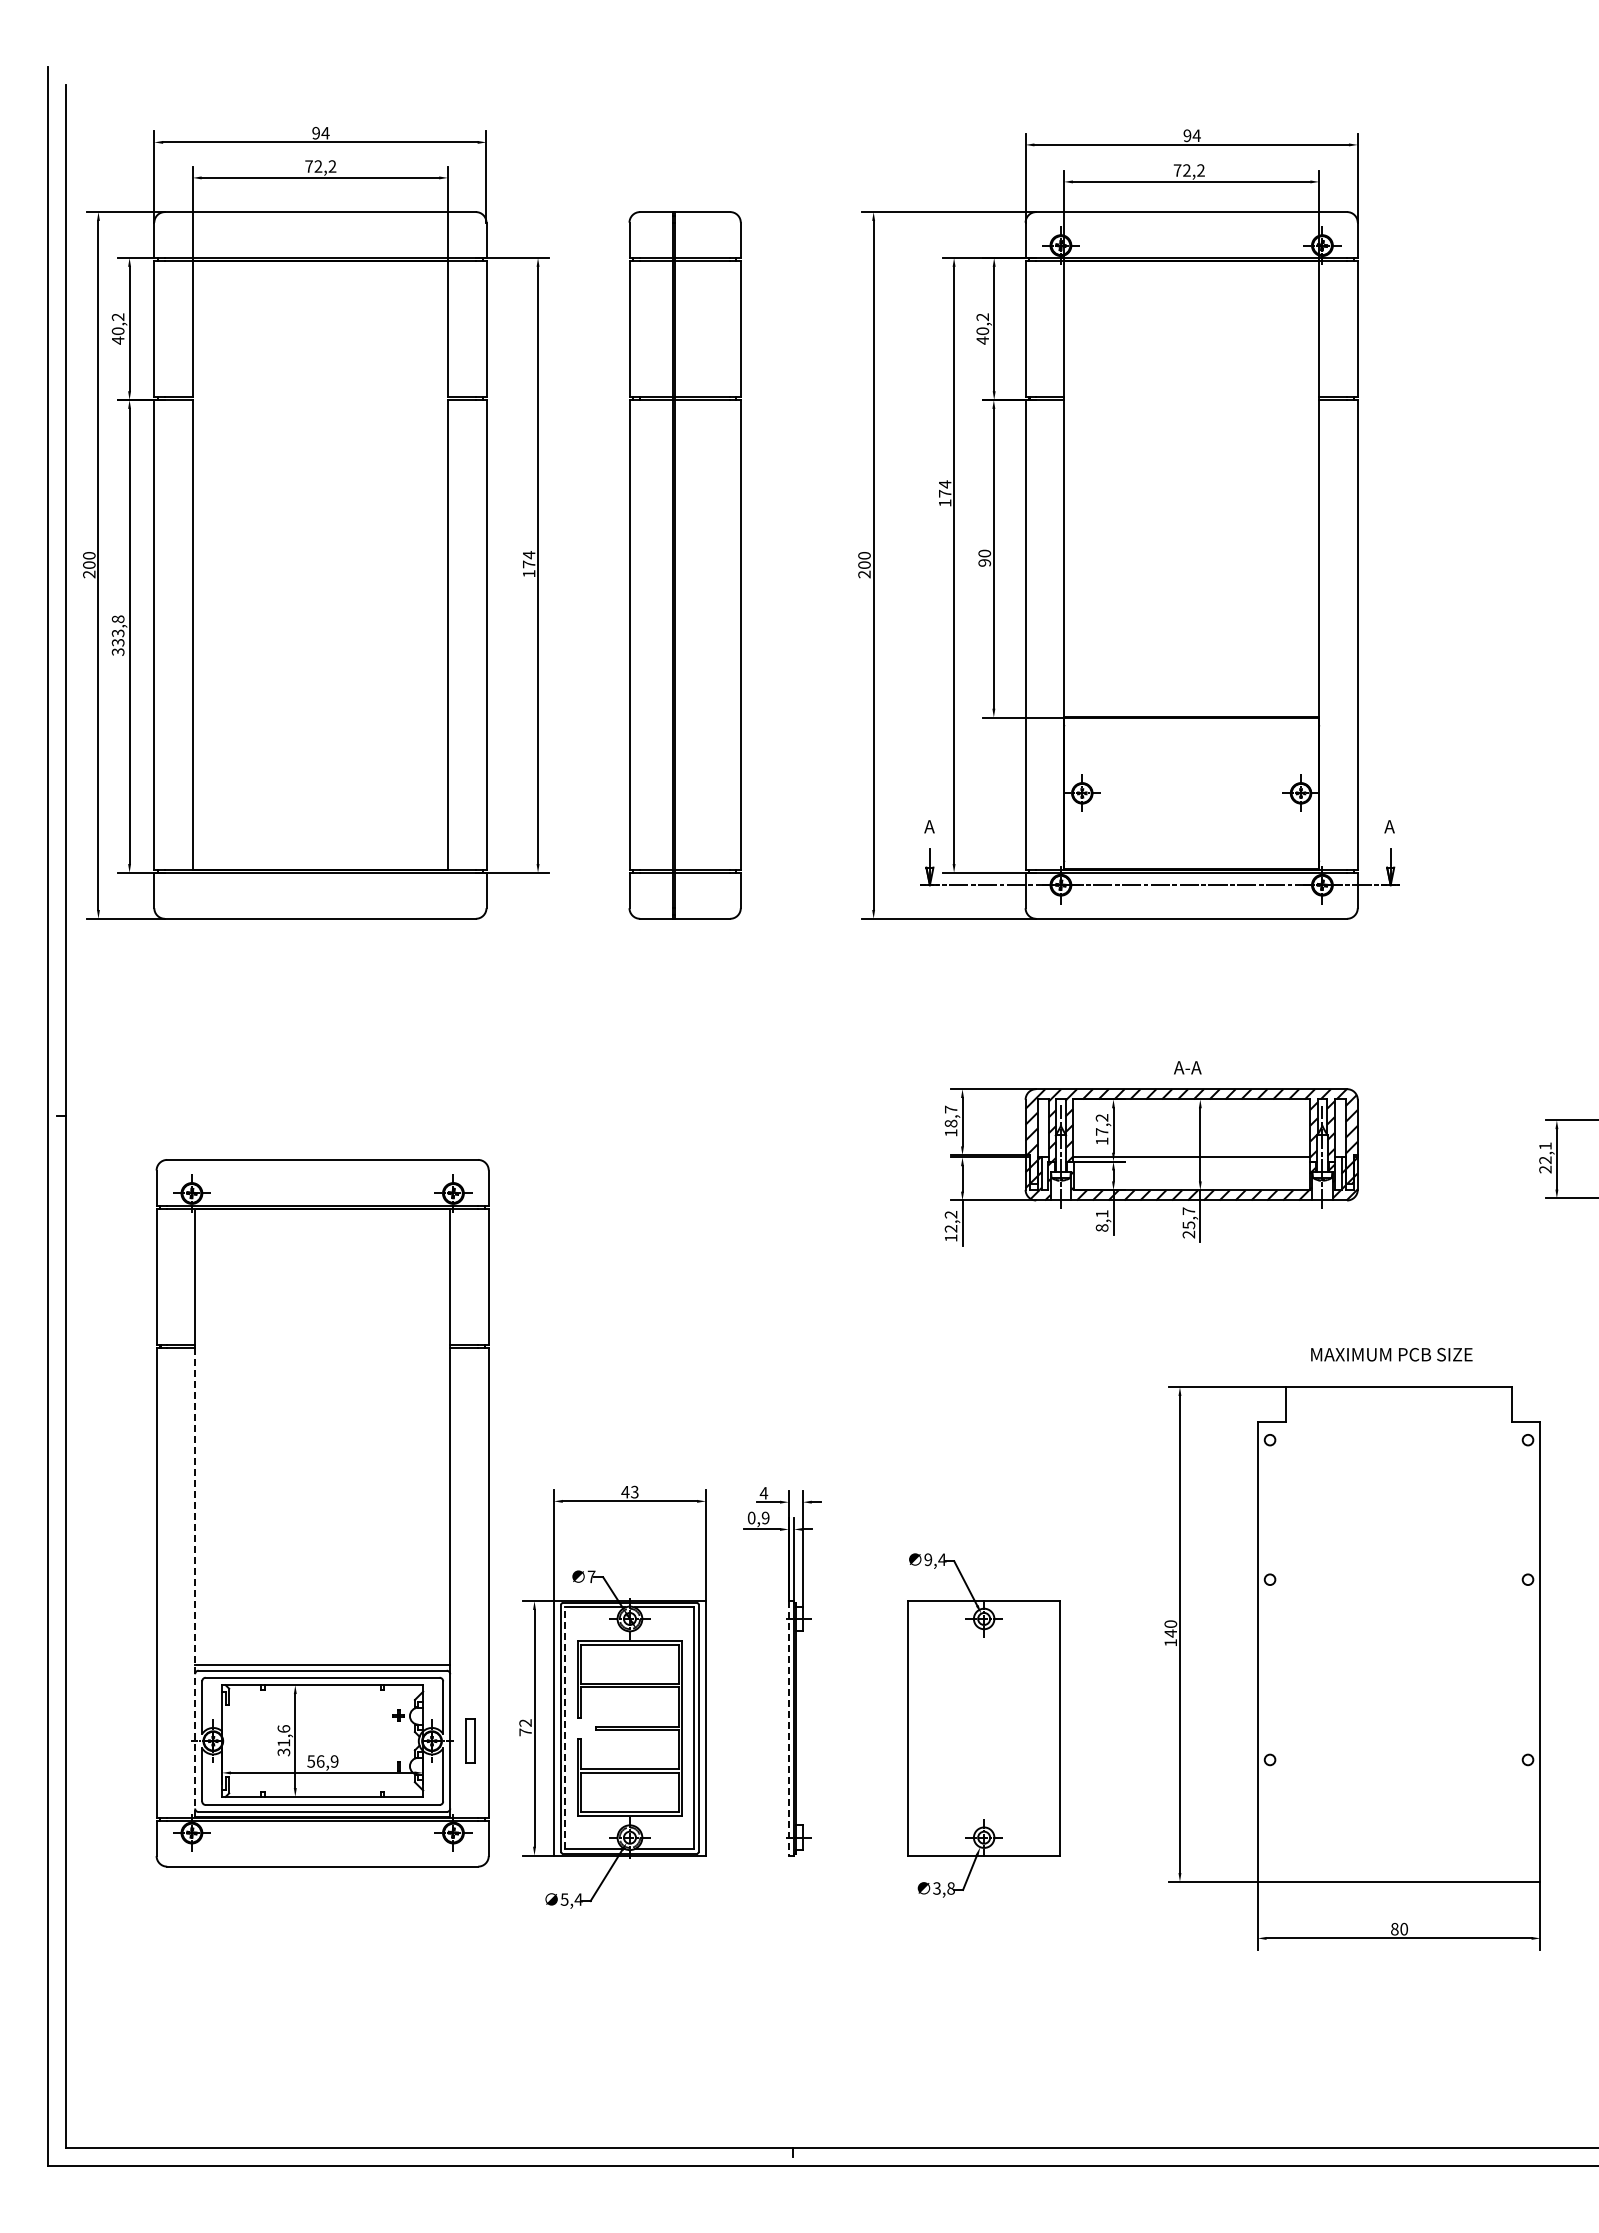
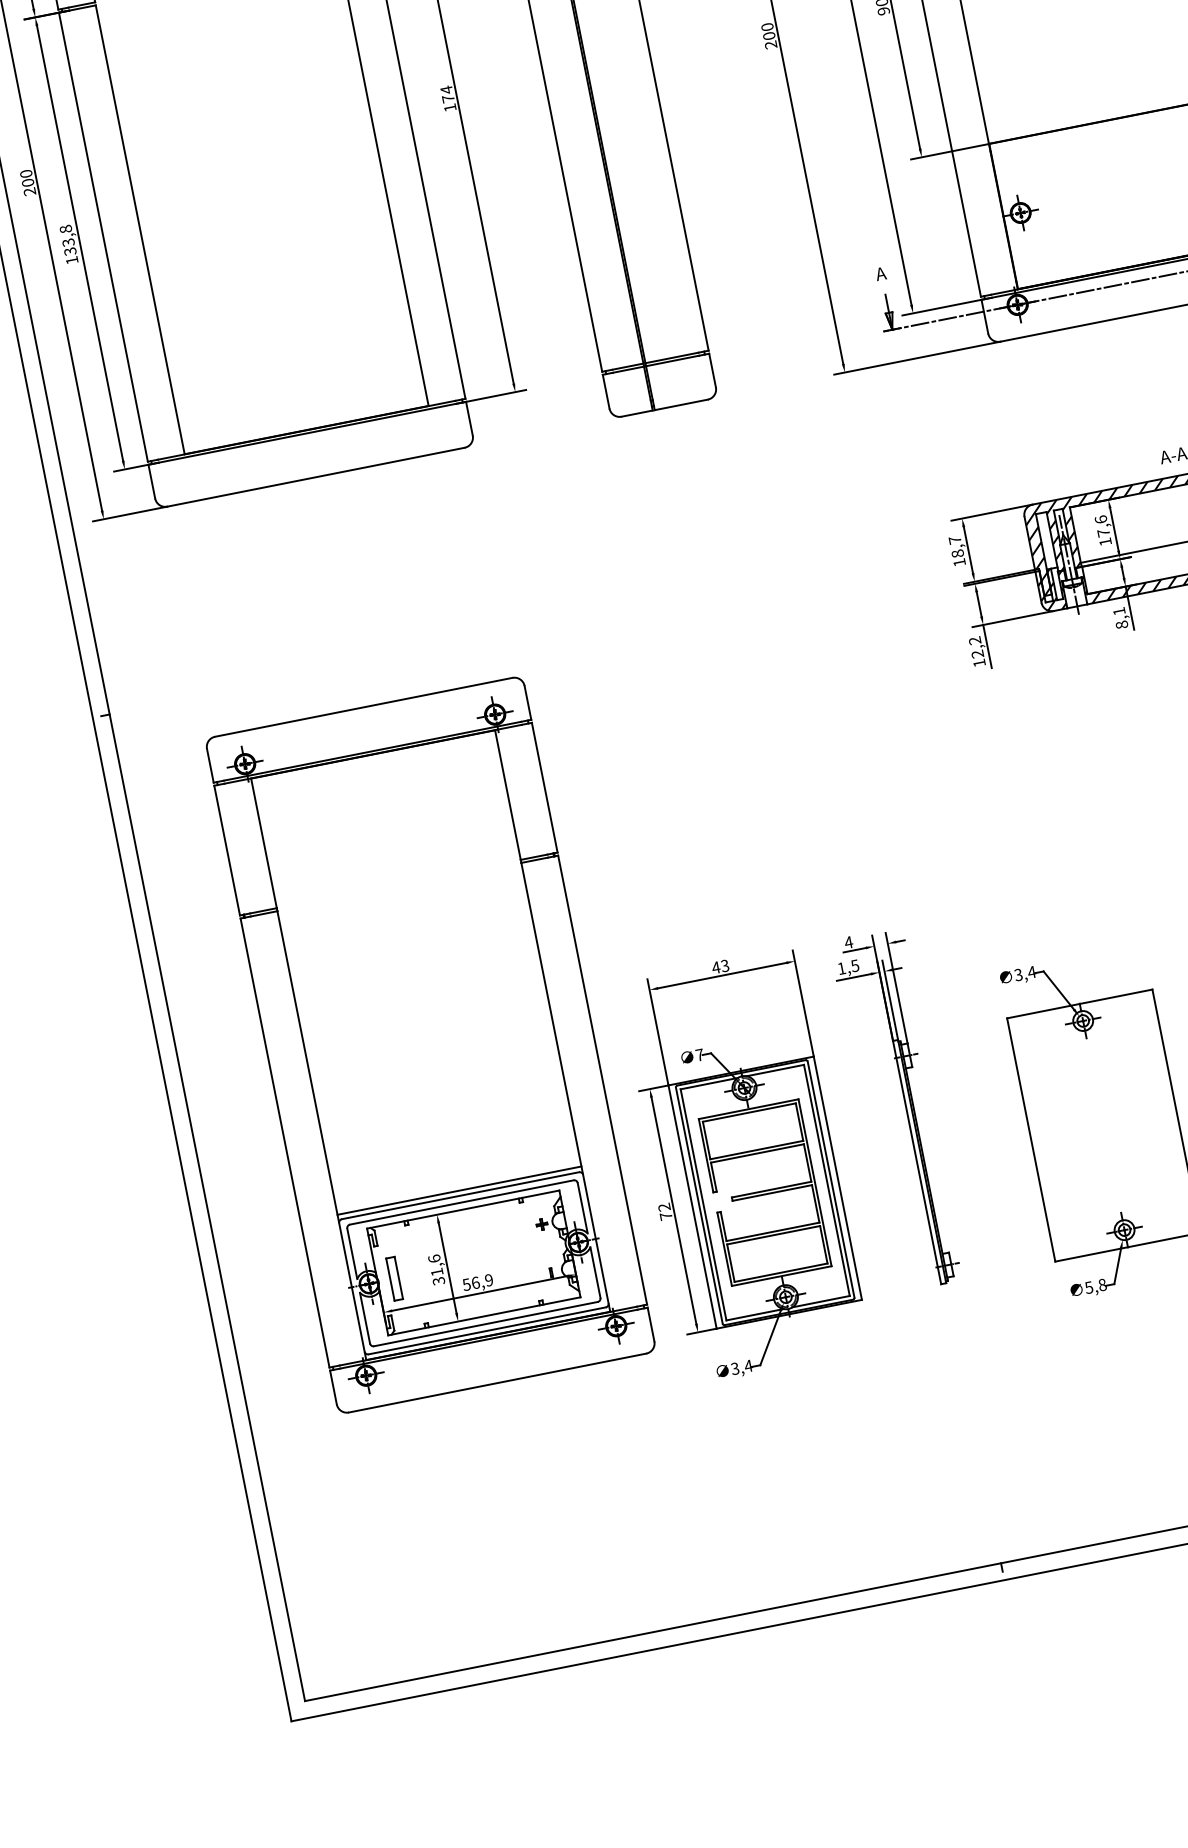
text: (117, 651) -> (71, 260), 333,8 -> 133,8
text: (1101, 1117) -> (1100, 519), 17,2 -> 17,6
text: (758, 1517) -> (848, 966), 0,9 -> 1,5
text: (928, 1559) -> (1018, 974), 9,4 -> 3,4
line: (195, 1582) -> (322, 1135), dashed -> solid
line: (565, 1728) -> (703, 1205), dashed -> solid
line: (788, 1728) -> (916, 1162), dashed -> solid
part: (470, 1740) -> (394, 1278), moved
text: (936, 1887) -> (1088, 1286), 3,8 -> 5,8
text: (564, 1899) -> (735, 1368), 5,4 -> 3,4

